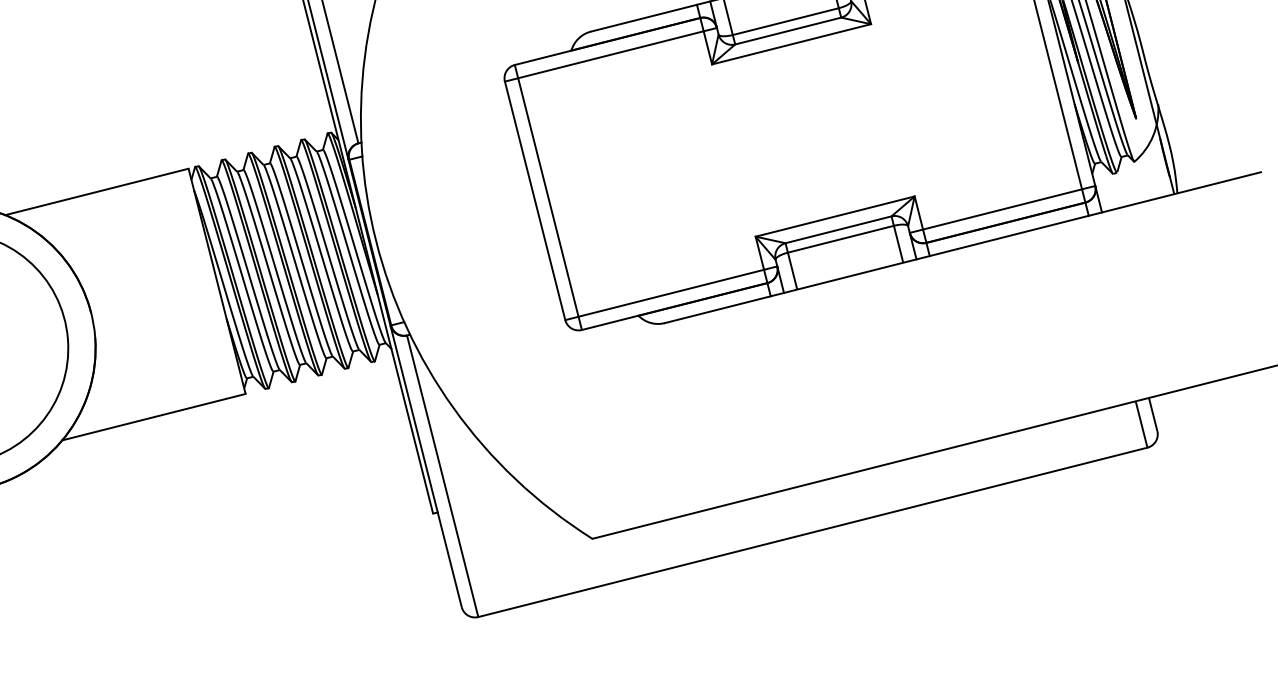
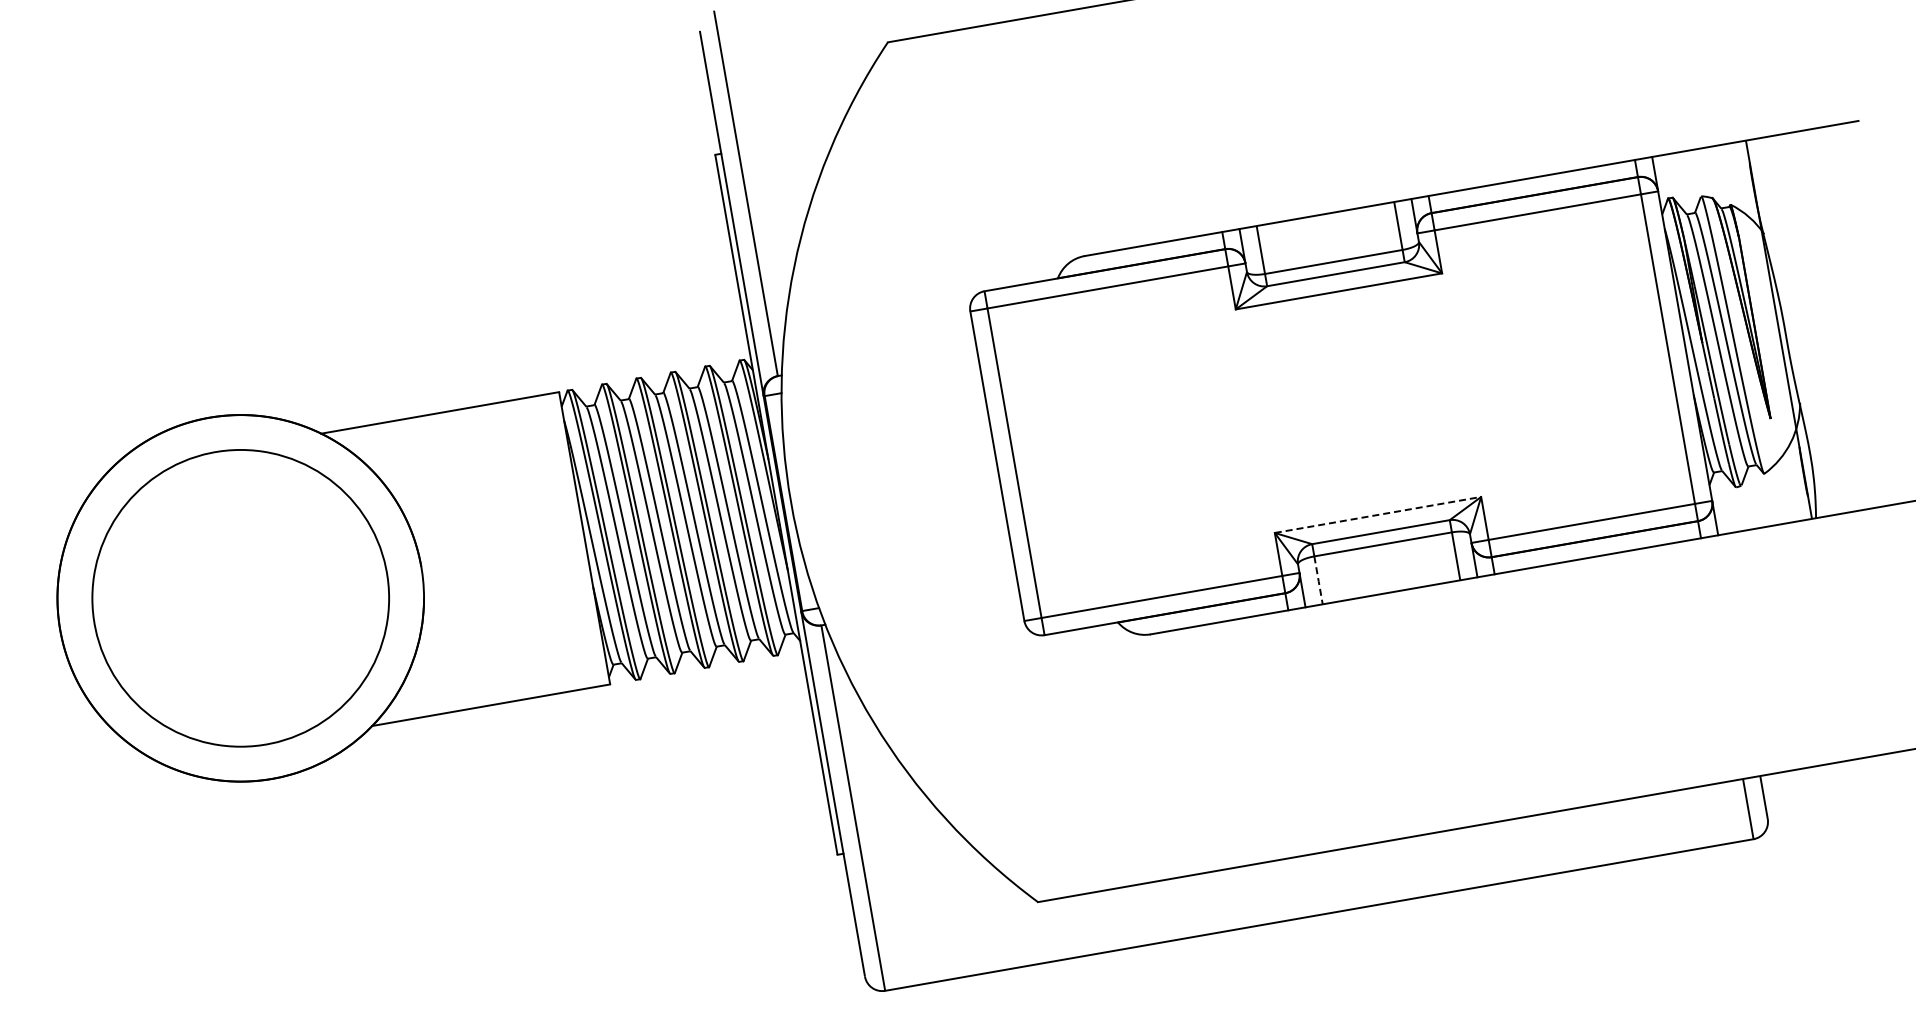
line: (835, 216) -> (1378, 514), solid -> dashed
line: (792, 272) -> (1318, 581), solid -> dashed

